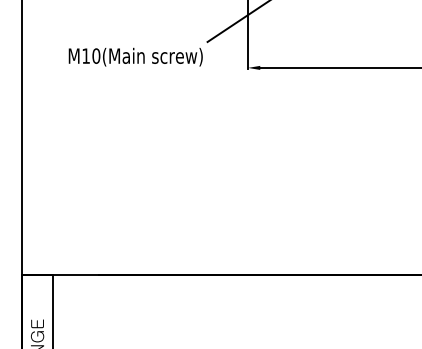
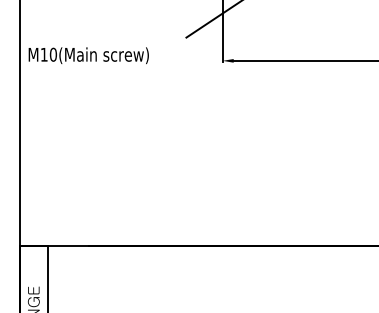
text: (135, 56) -> (88, 55), moved

